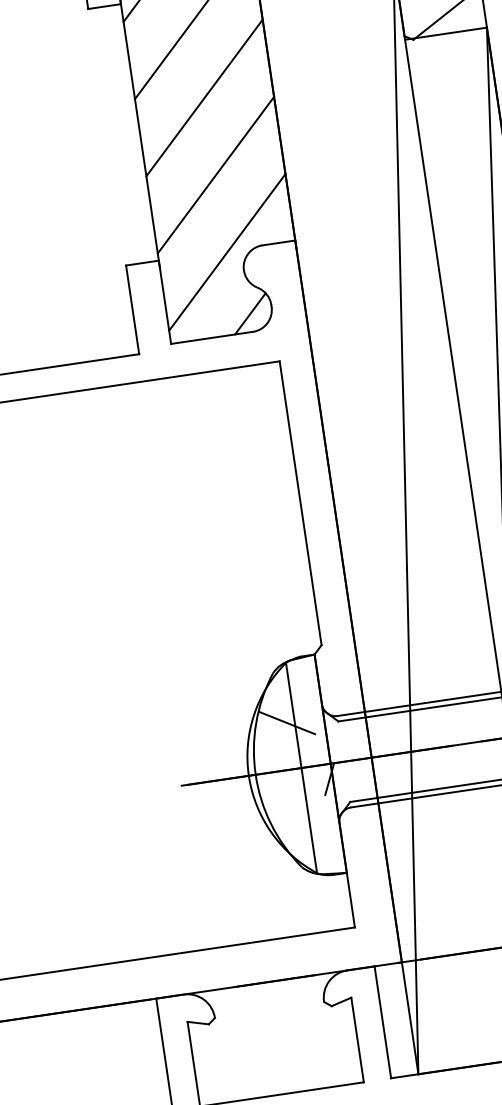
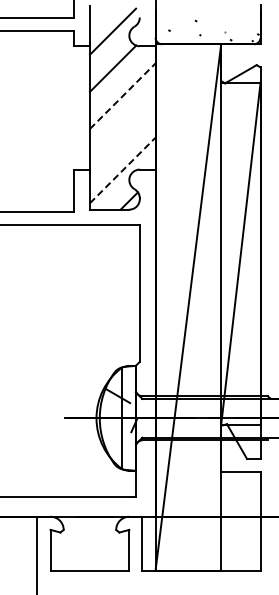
line: (205, 96) -> (123, 95), solid -> dashed
line: (215, 175) -> (122, 133), removed
line: (228, 252) -> (123, 170), solid -> dashed

